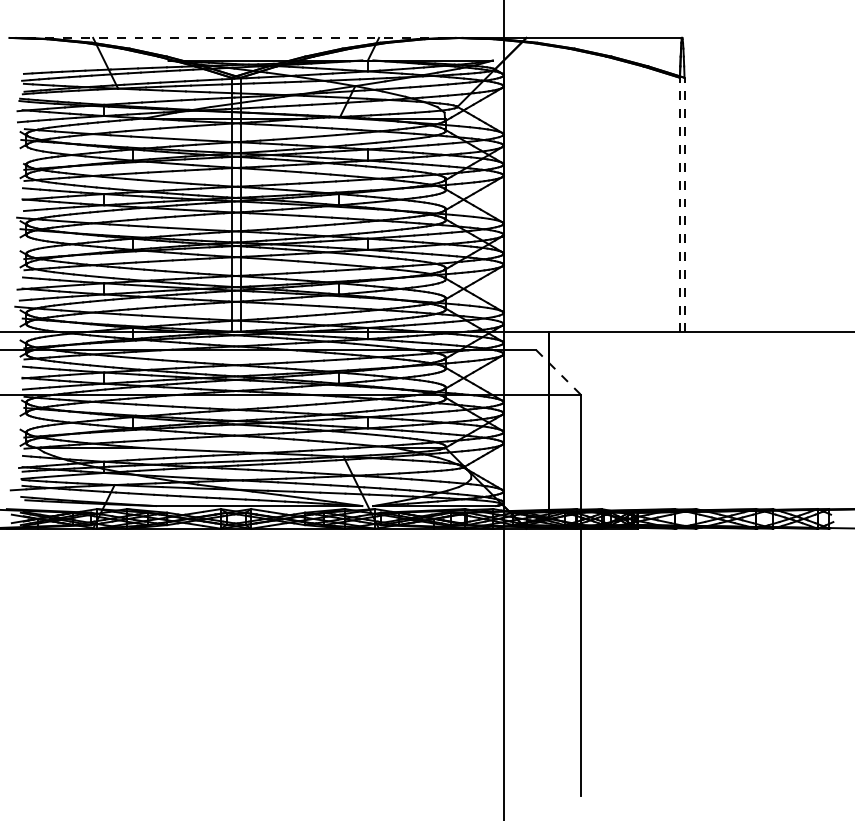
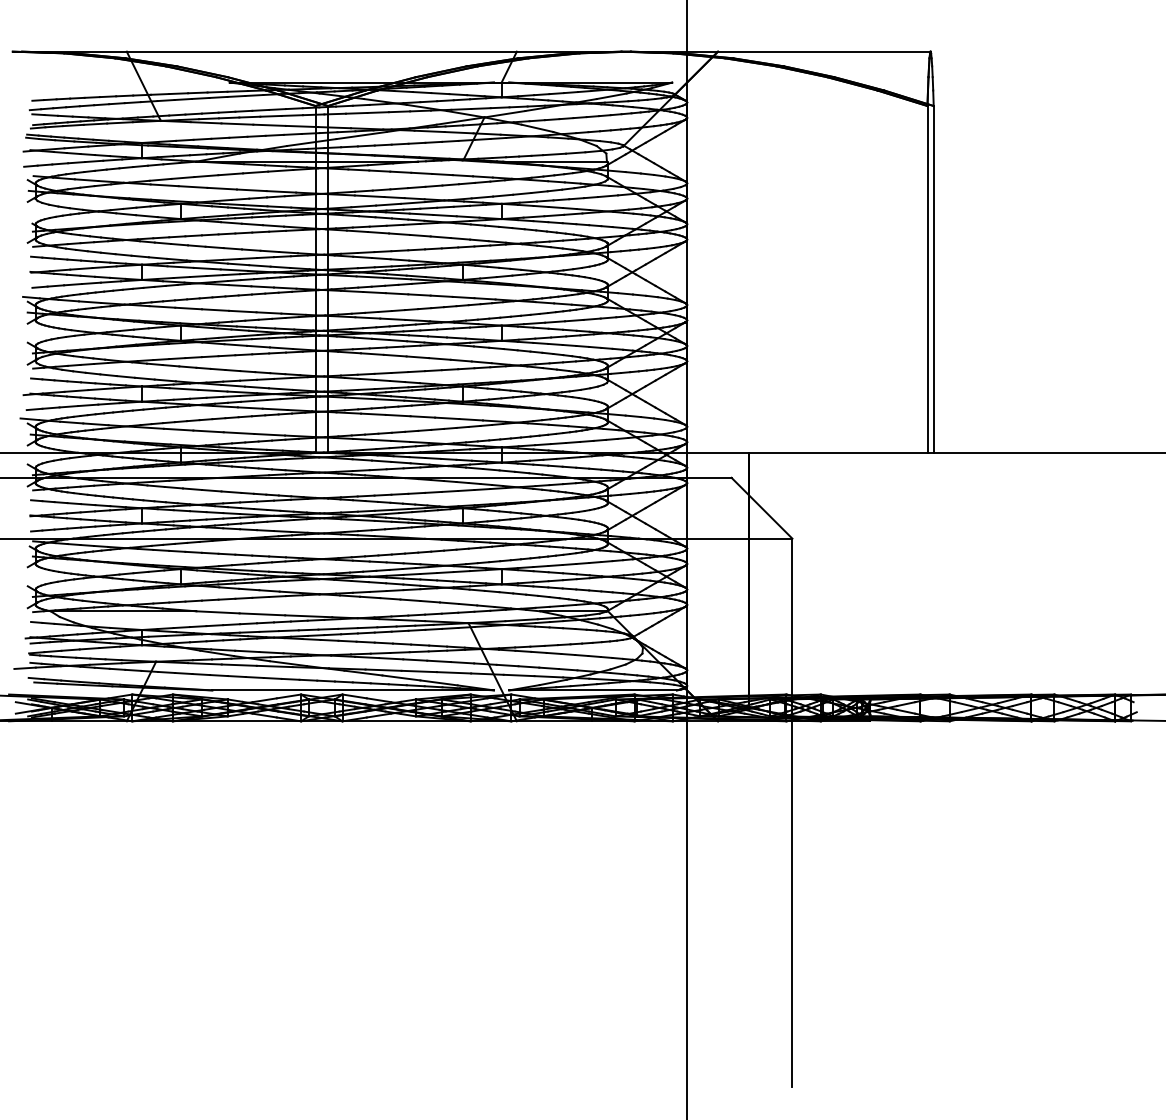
line: (232, 37) -> (317, 51), dashed -> solid
line: (679, 204) -> (927, 279), dashed -> solid
line: (684, 204) -> (933, 279), dashed -> solid
line: (559, 372) -> (762, 508), dashed -> solid

